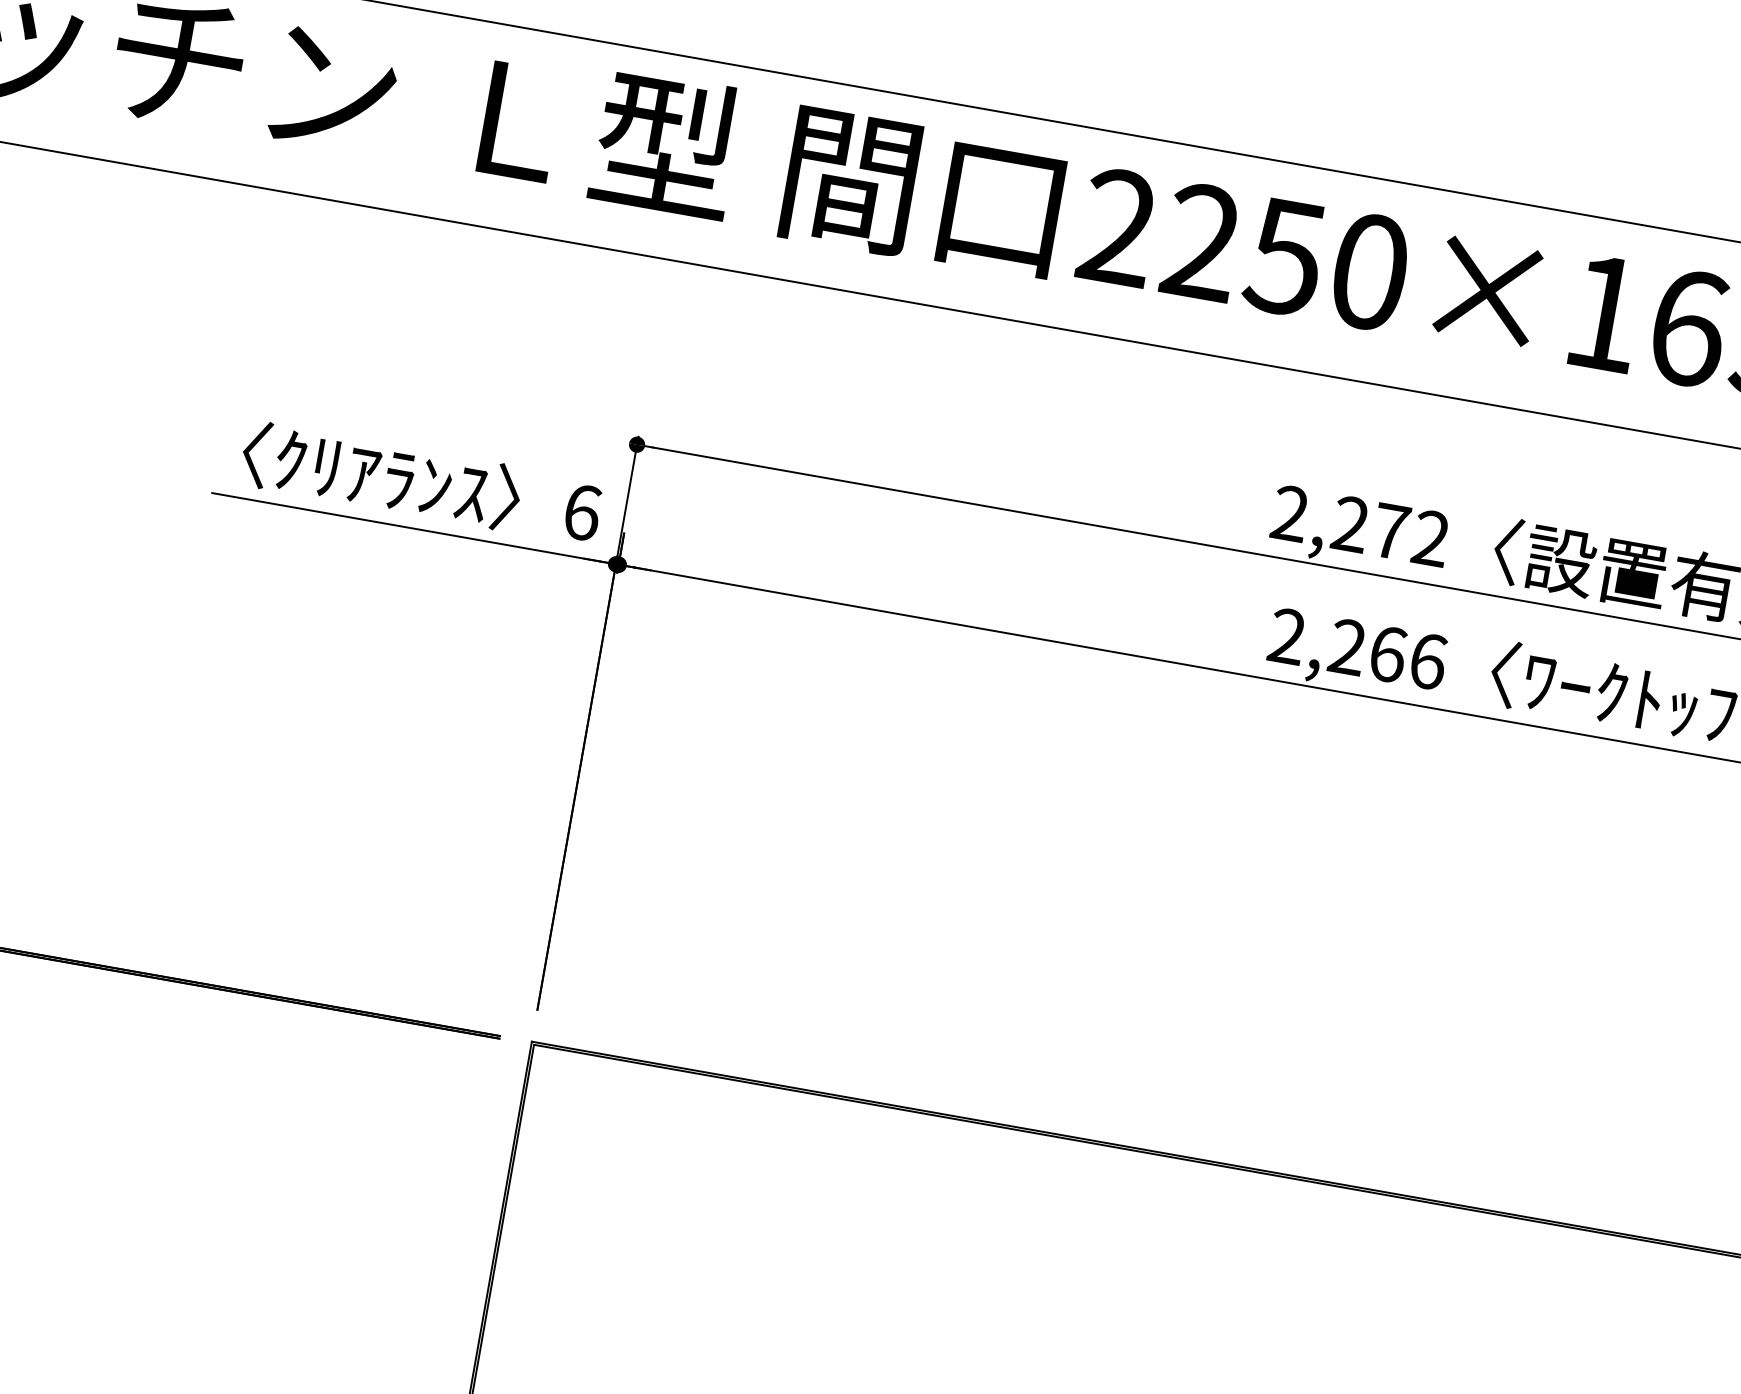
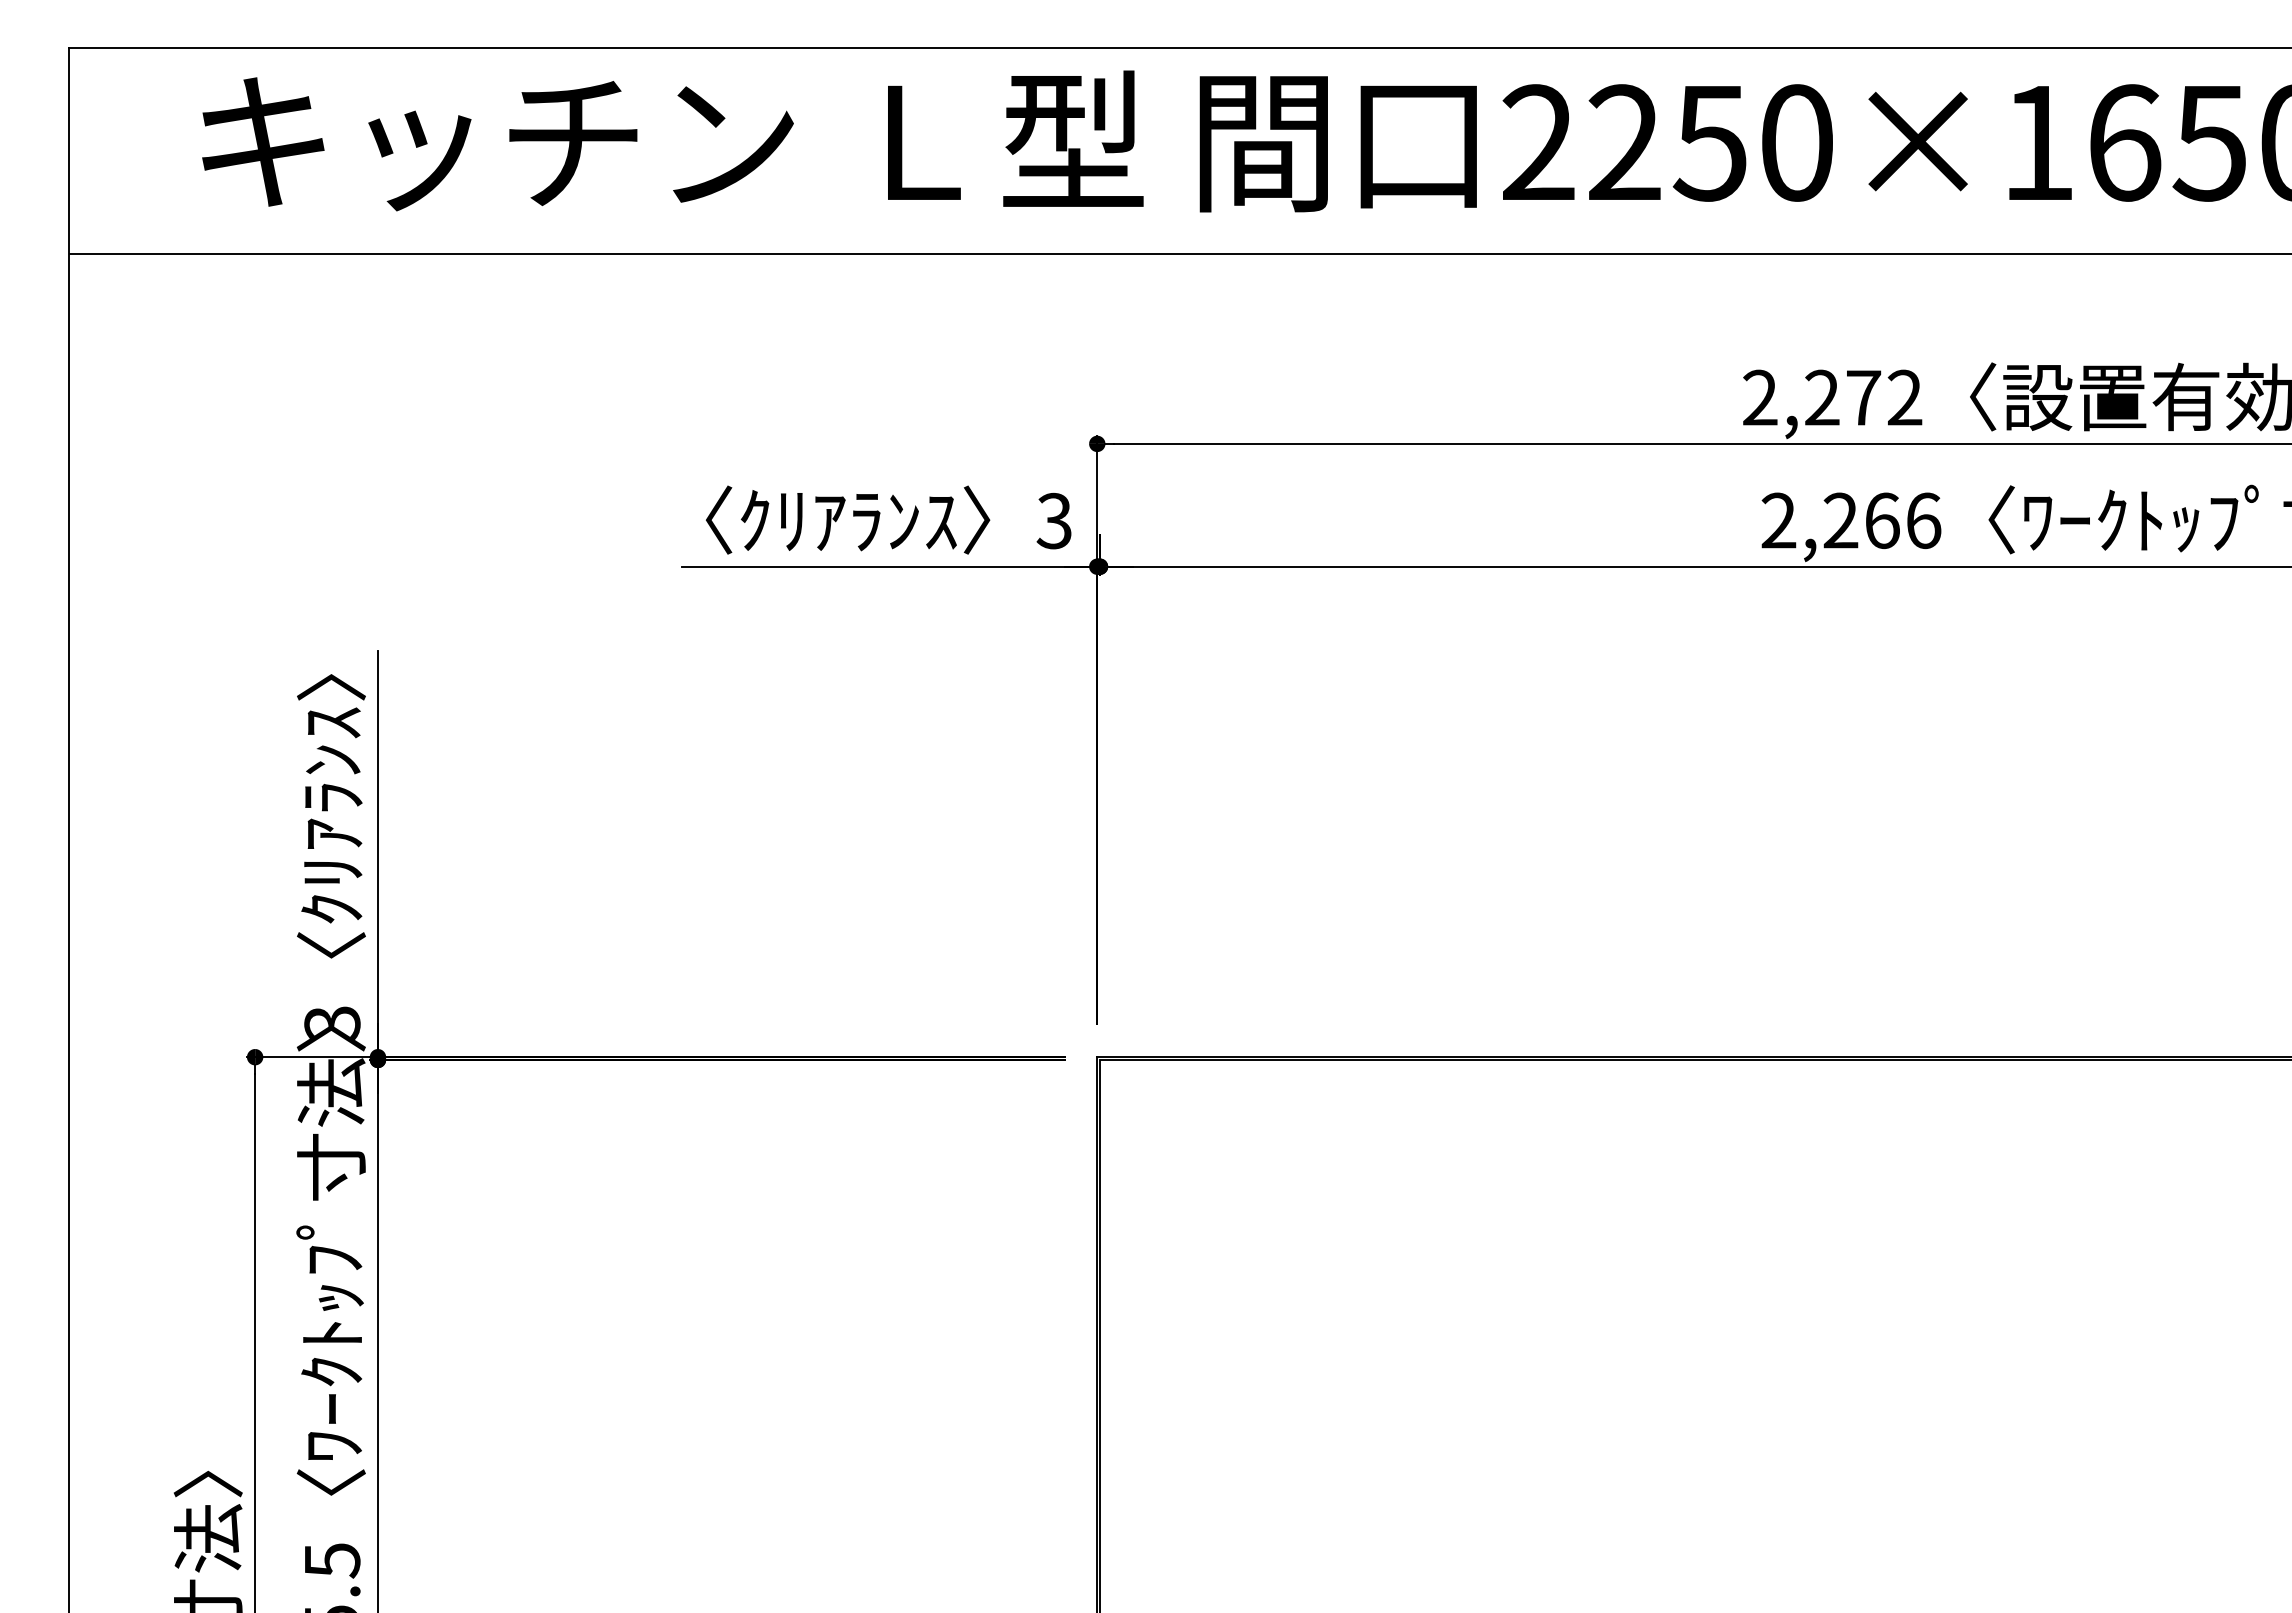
text: (582, 511) -> (1054, 520), 6 -> 3

